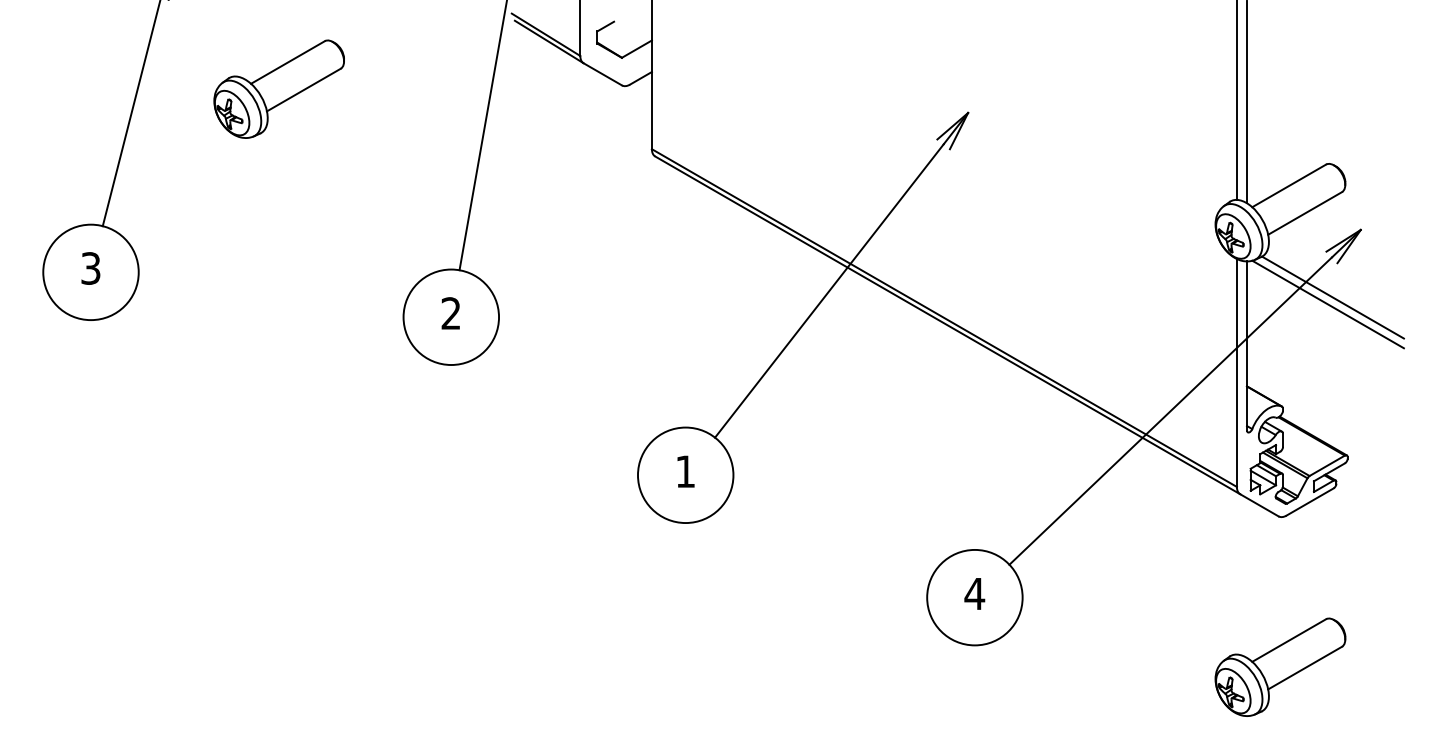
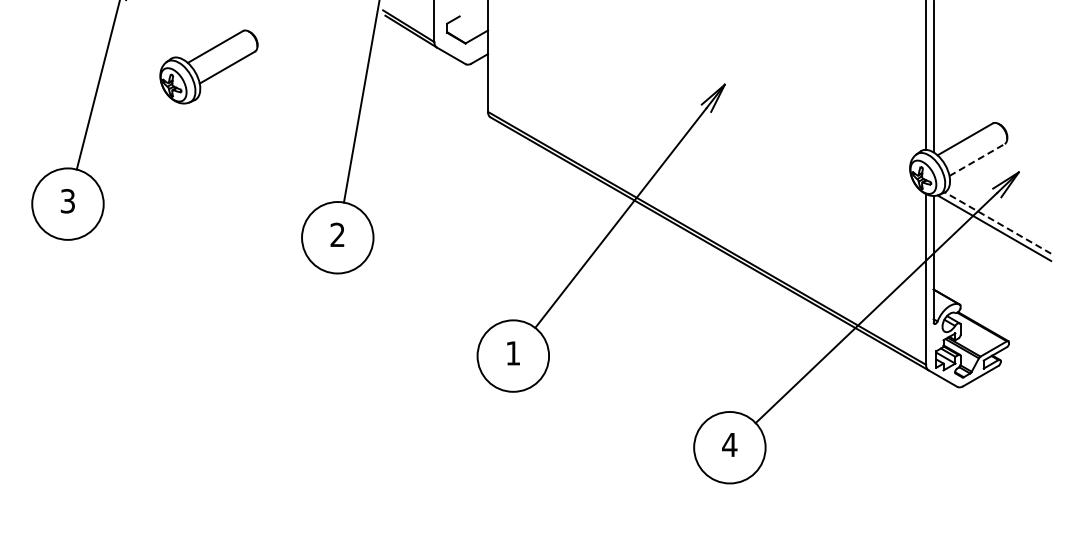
line: (1305, 214) -> (977, 160), solid -> dashed
line: (1332, 296) -> (997, 222), solid -> dashed
part: (1280, 666) -> (958, 499), removed

